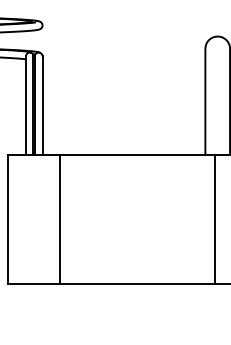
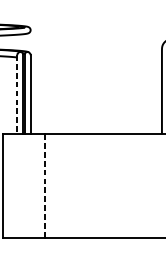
line: (26, 105) -> (17, 94), solid -> dashed
line: (59, 219) -> (44, 186), solid -> dashed

